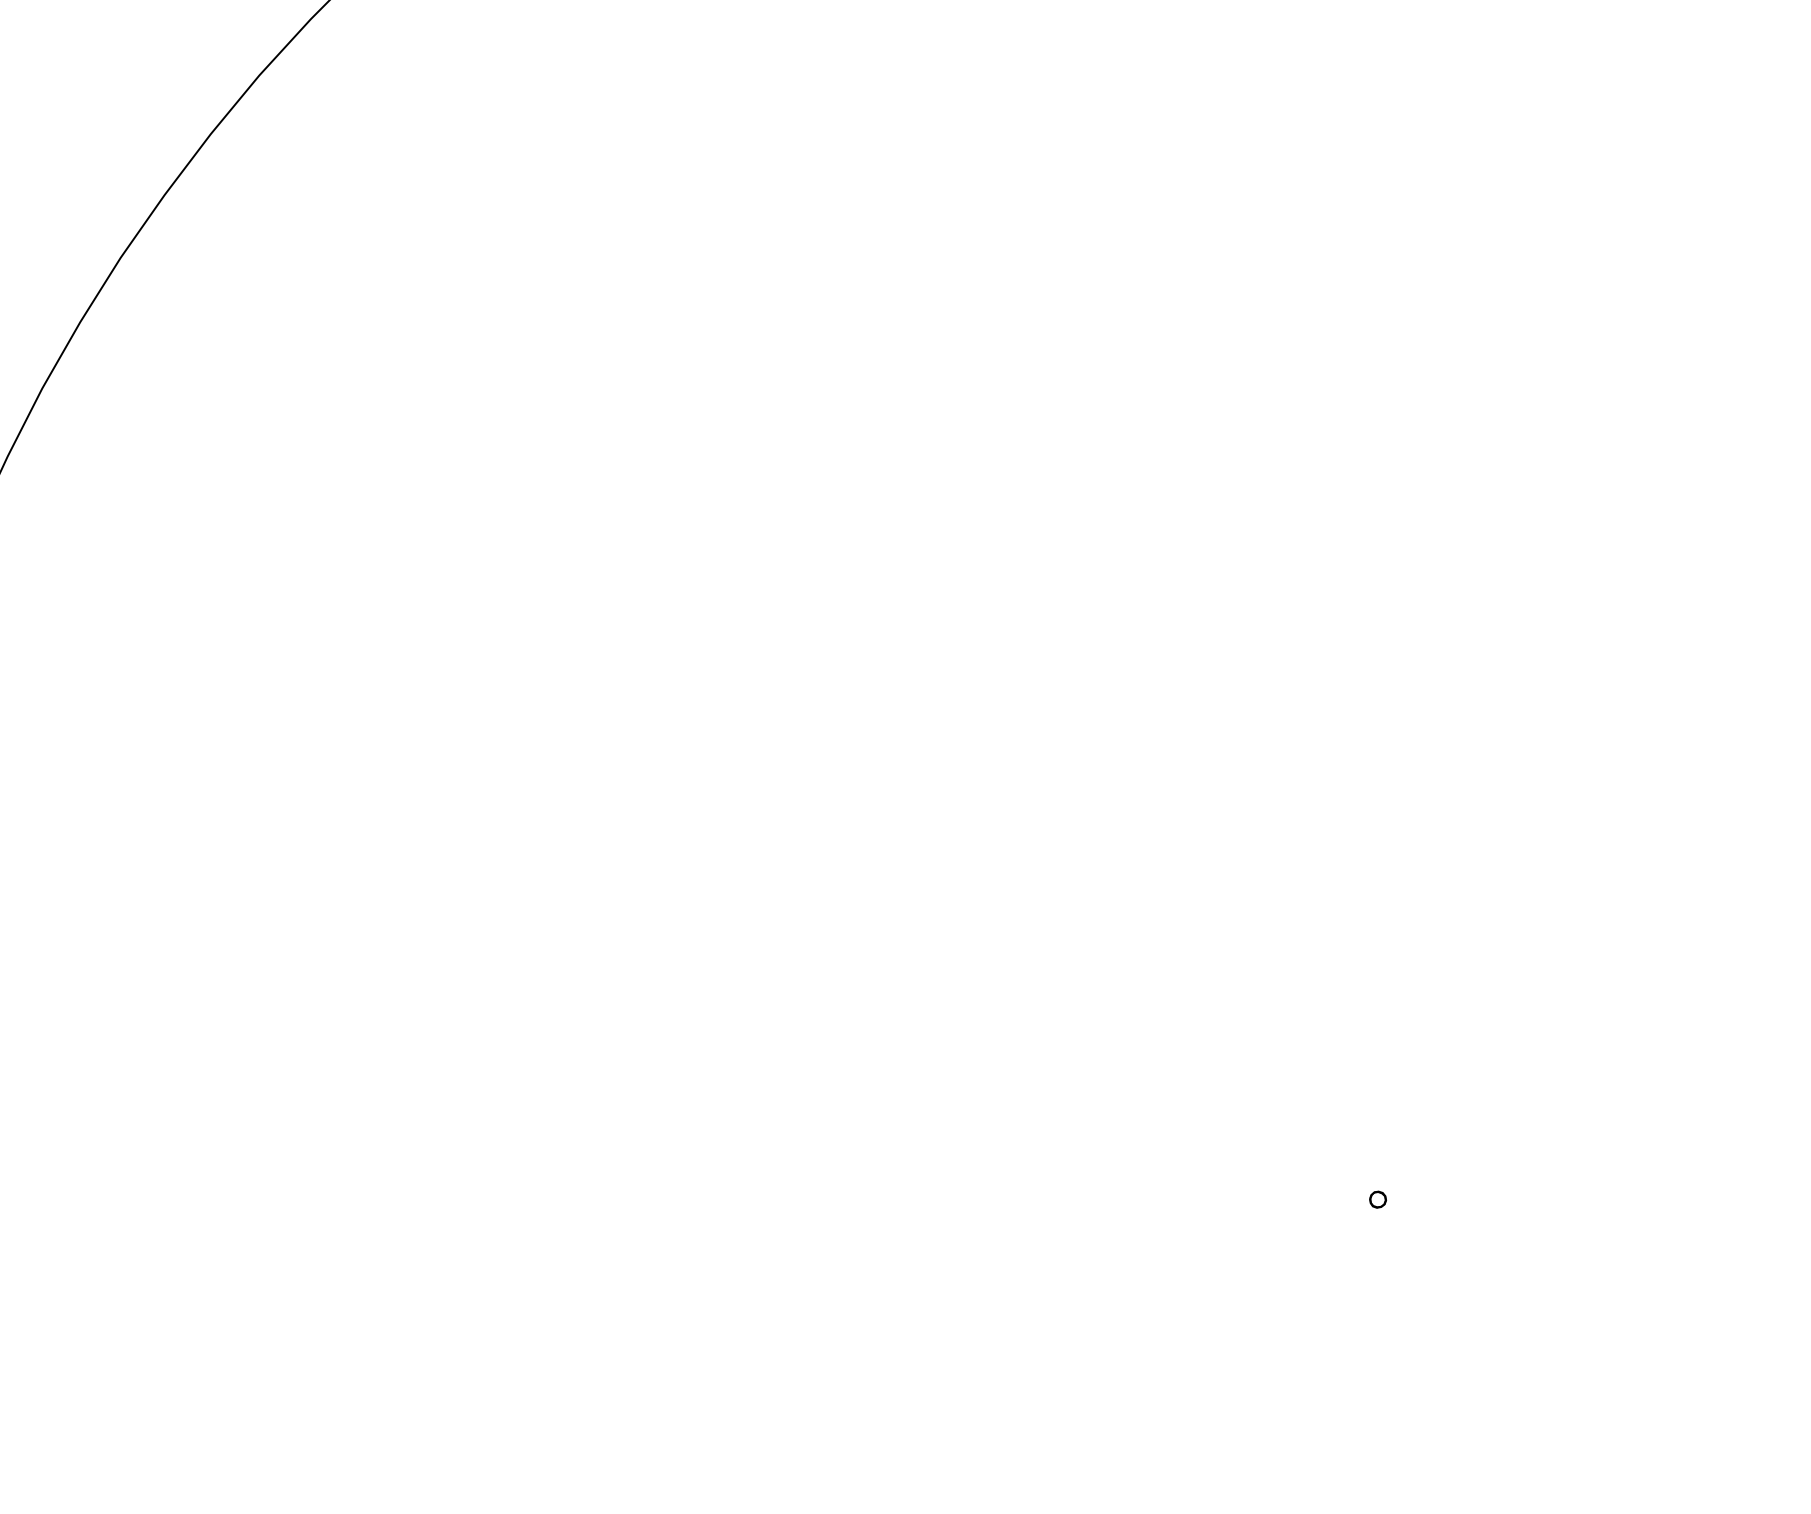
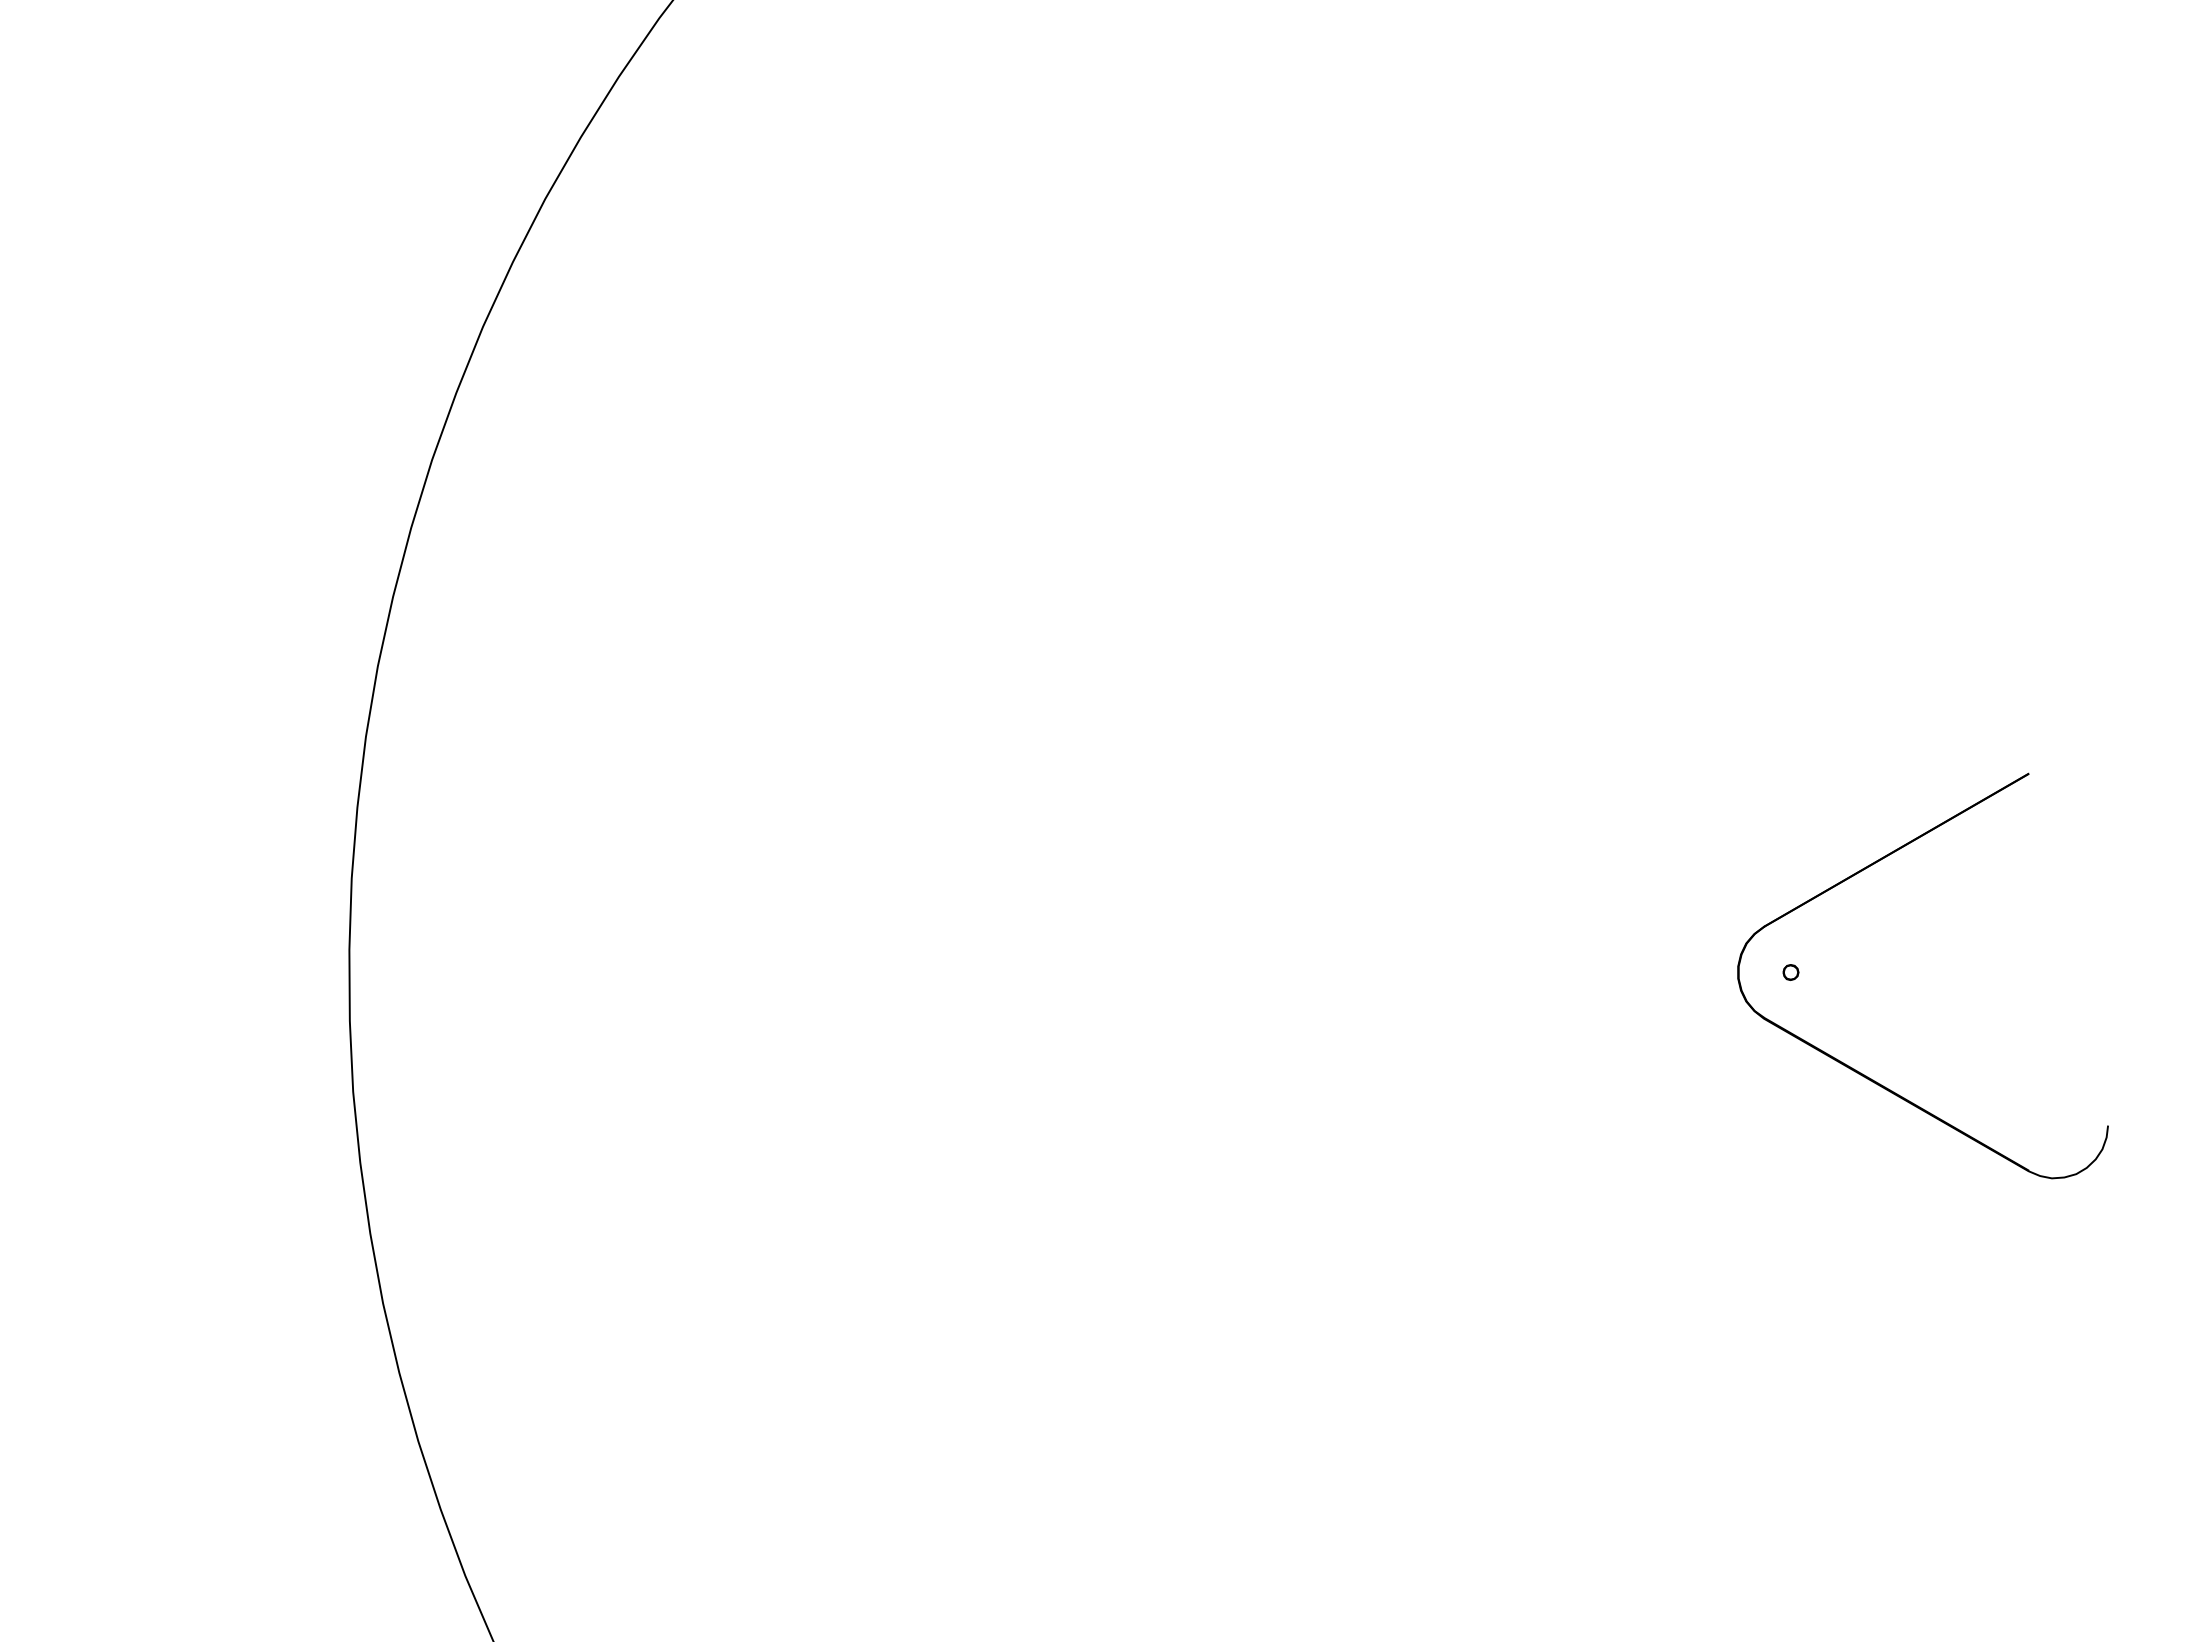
part: (1443, 1313) -> (1861, 1072), added

